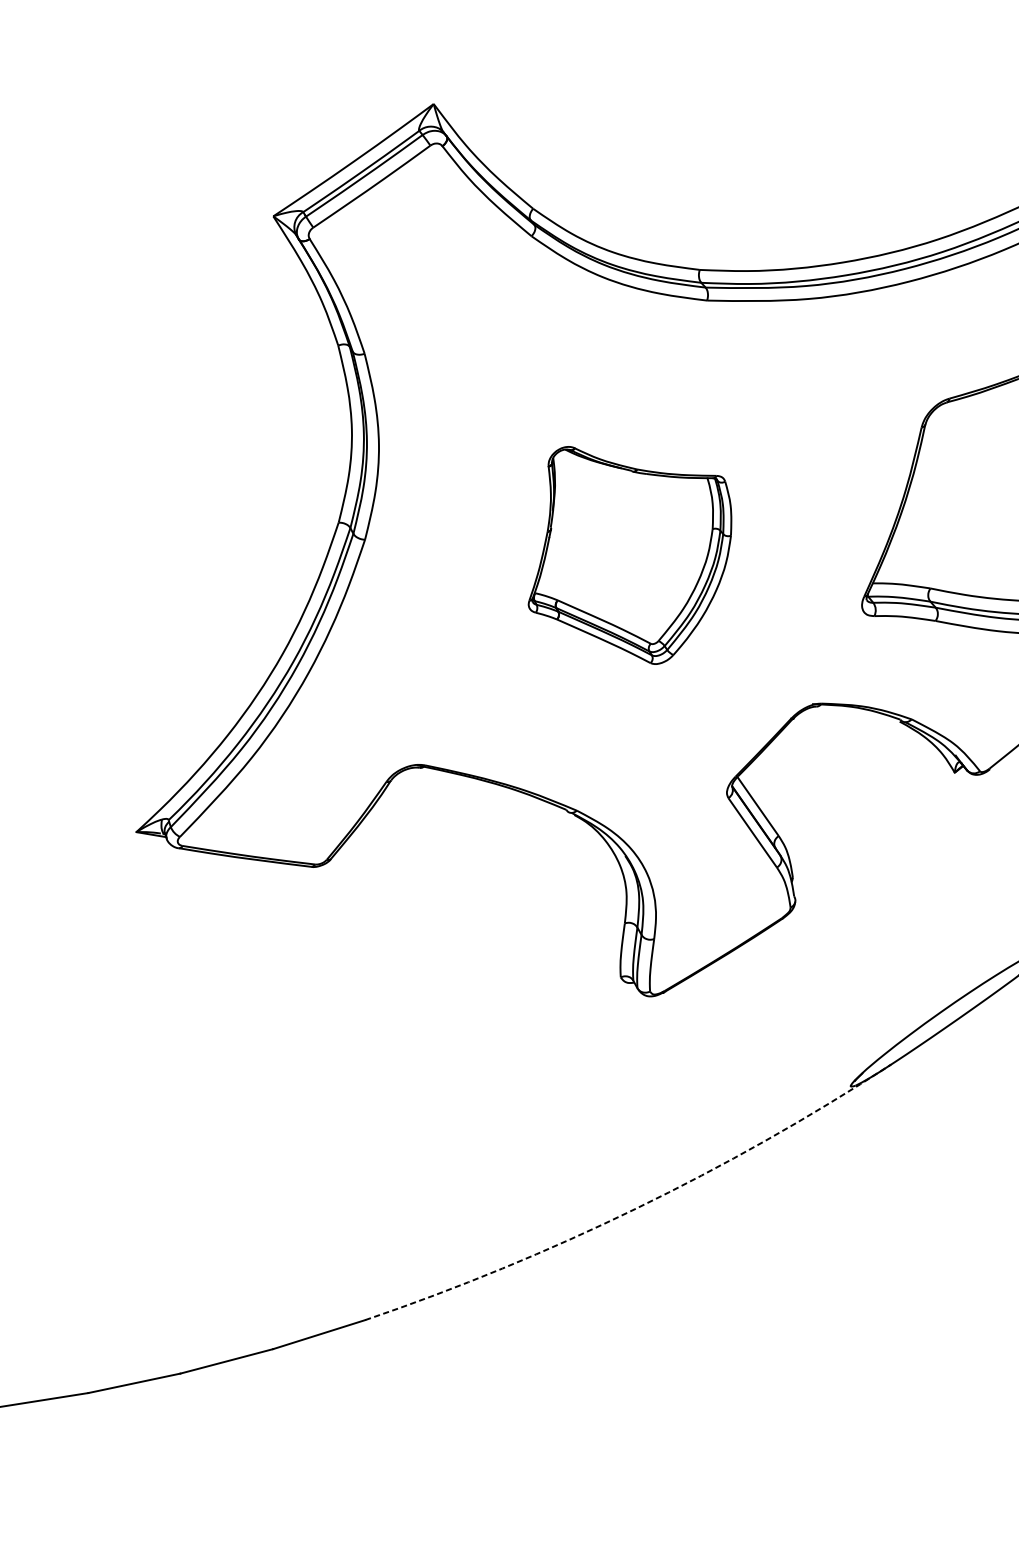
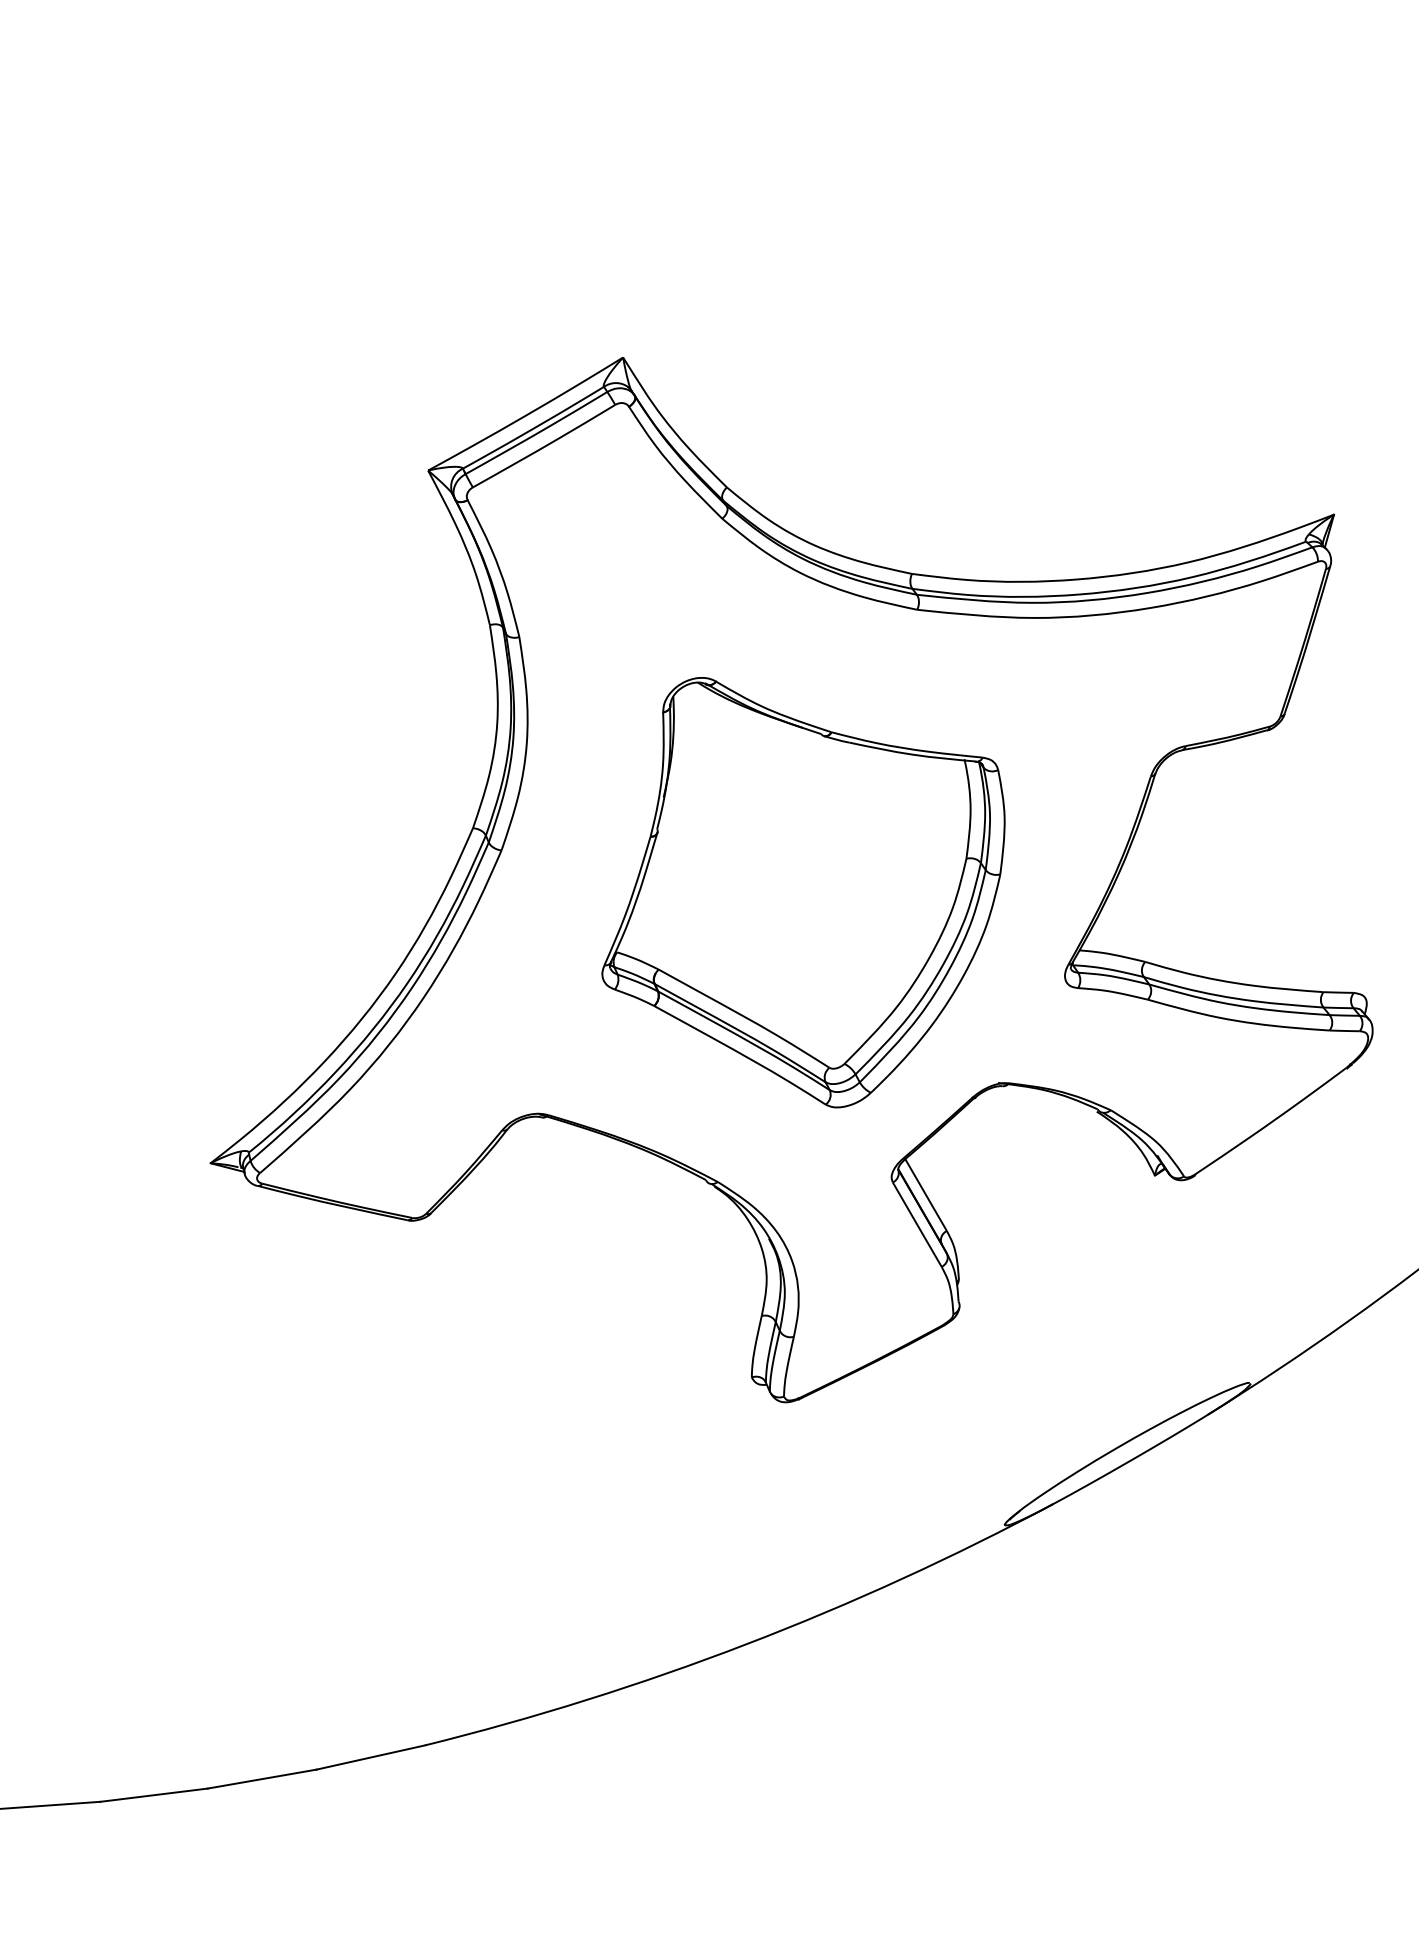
part: (629, 553) -> (803, 892), size x1.67
arc: (636, 1208) -> (746, 1644), dashed -> solid

